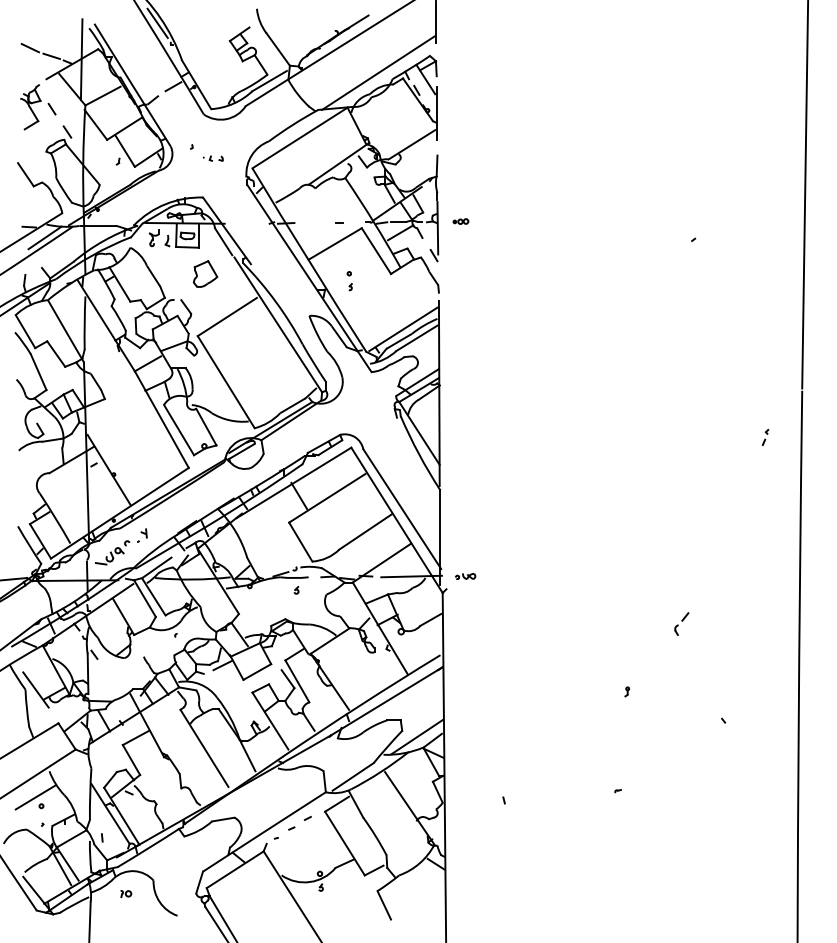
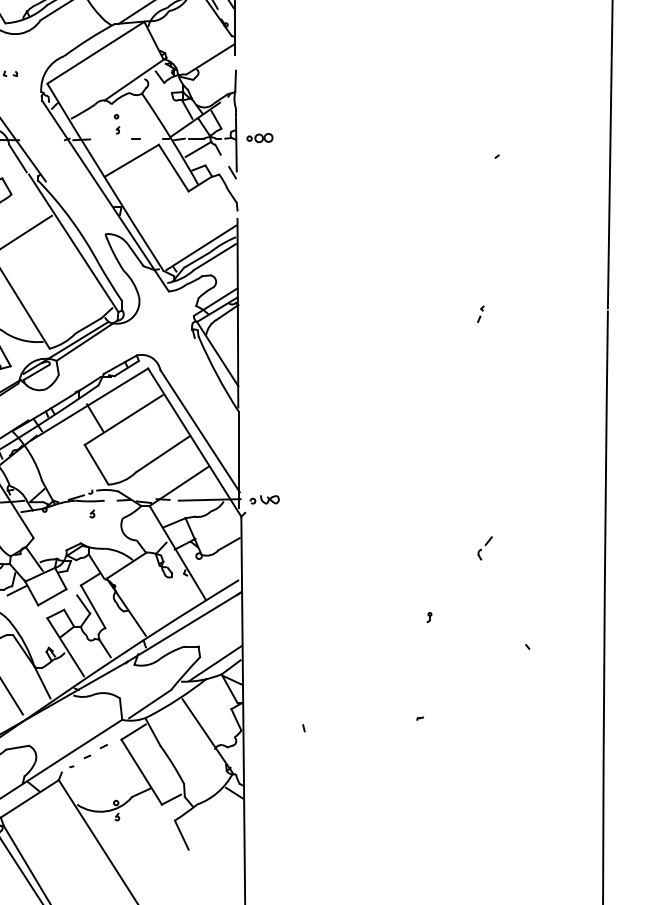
part: (460, 221) -> (259, 137), size x1.67
part: (349, 281) -> (116, 124), moved
part: (765, 436) -> (480, 313), moved
part: (465, 576) -> (264, 499), size x1.43

